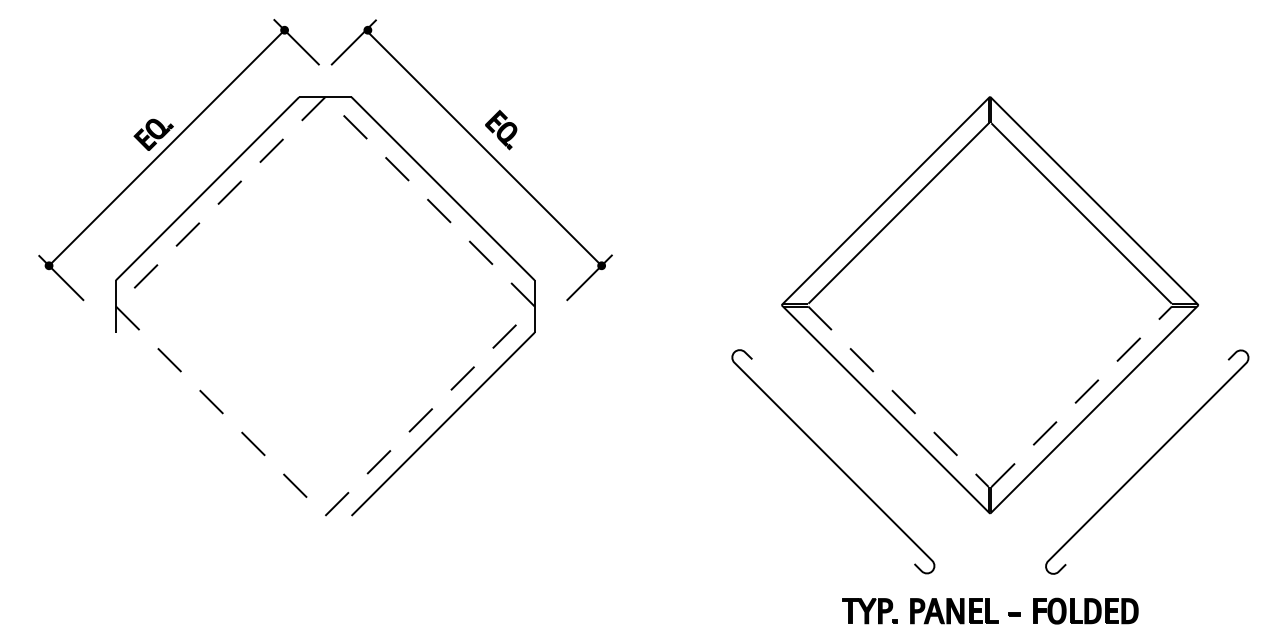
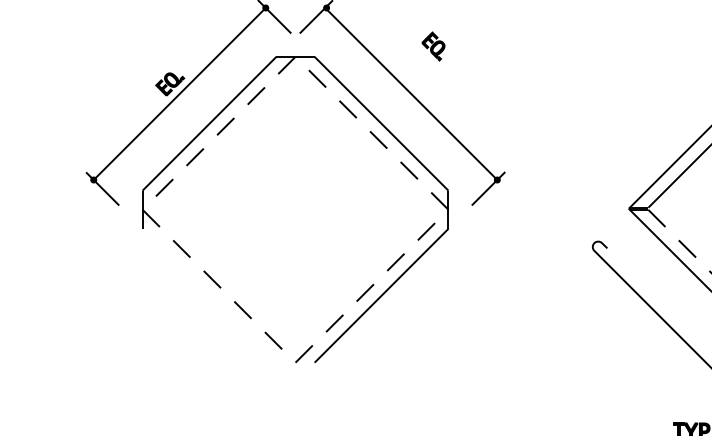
part: (501, 129) -> (433, 46), moved

